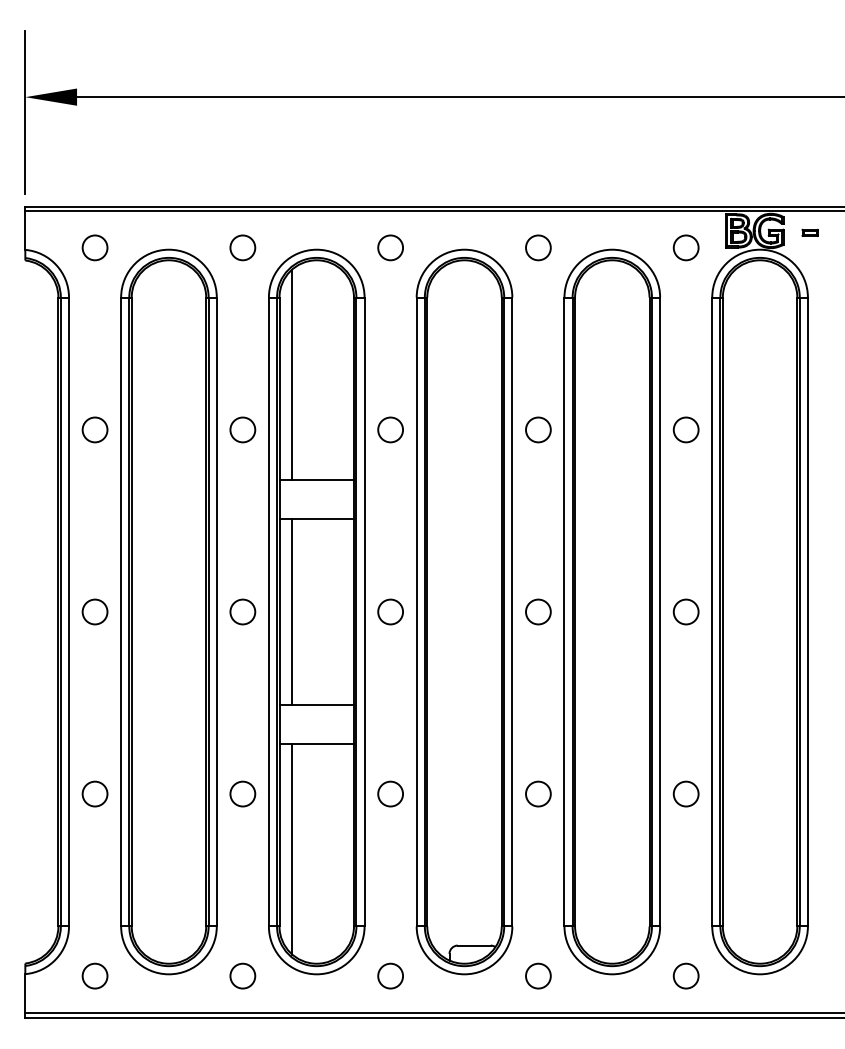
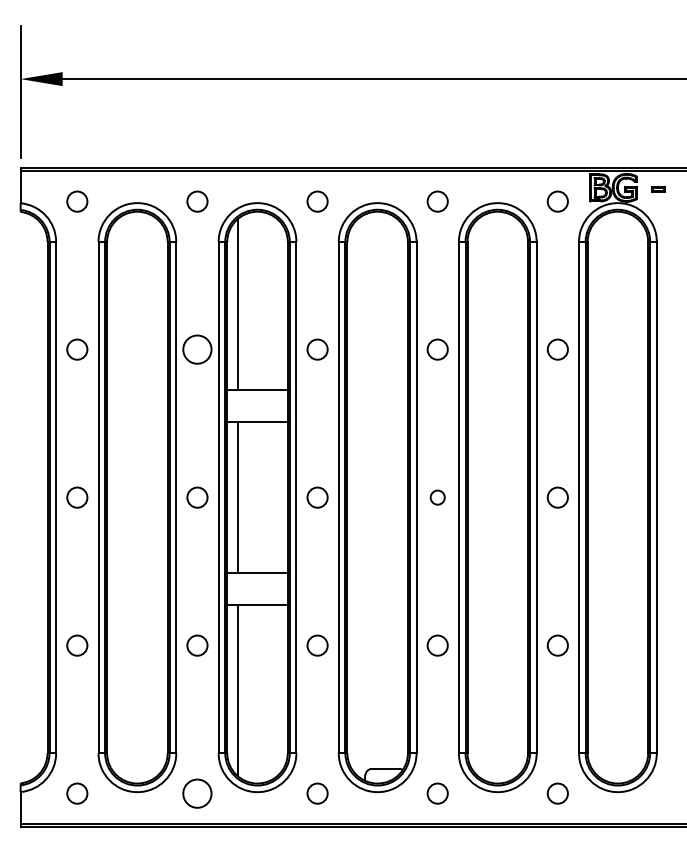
circle: (242, 429) -> (197, 349), size x1.4
circle: (538, 611) -> (437, 497), size x0.7
circle: (242, 975) -> (197, 793), size x1.4

